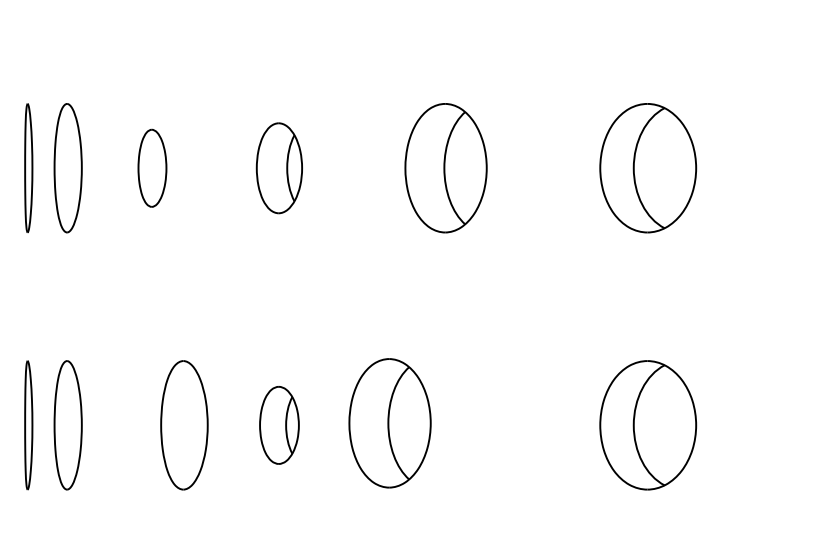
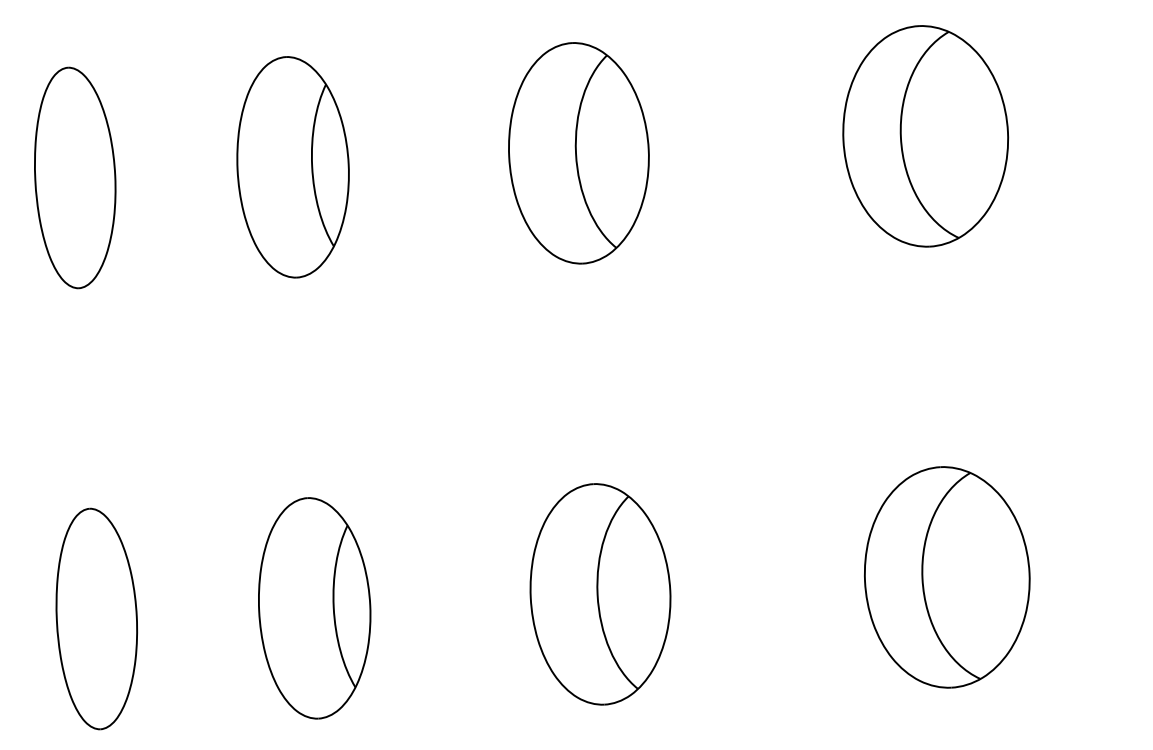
part: (152, 168) -> (75, 178), size x1.67
part: (279, 168) -> (293, 167), size x1.43
part: (389, 423) -> (599, 594), moved
part: (184, 425) -> (96, 619), moved
part: (279, 425) -> (314, 608), size x1.67

